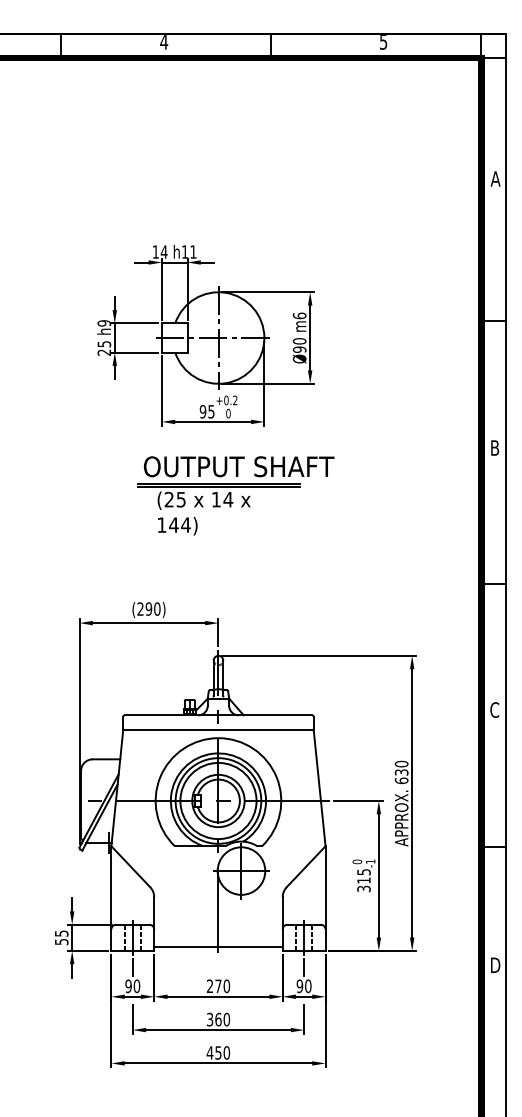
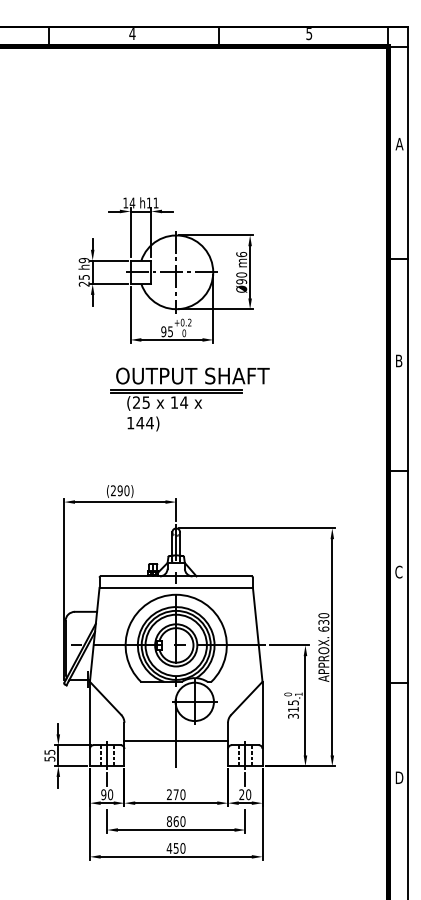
line: (218, 947) -> (176, 740), moved
text: (299, 986) -> (241, 794), 90 -> 20
text: (209, 1019) -> (169, 821), 360 -> 860

